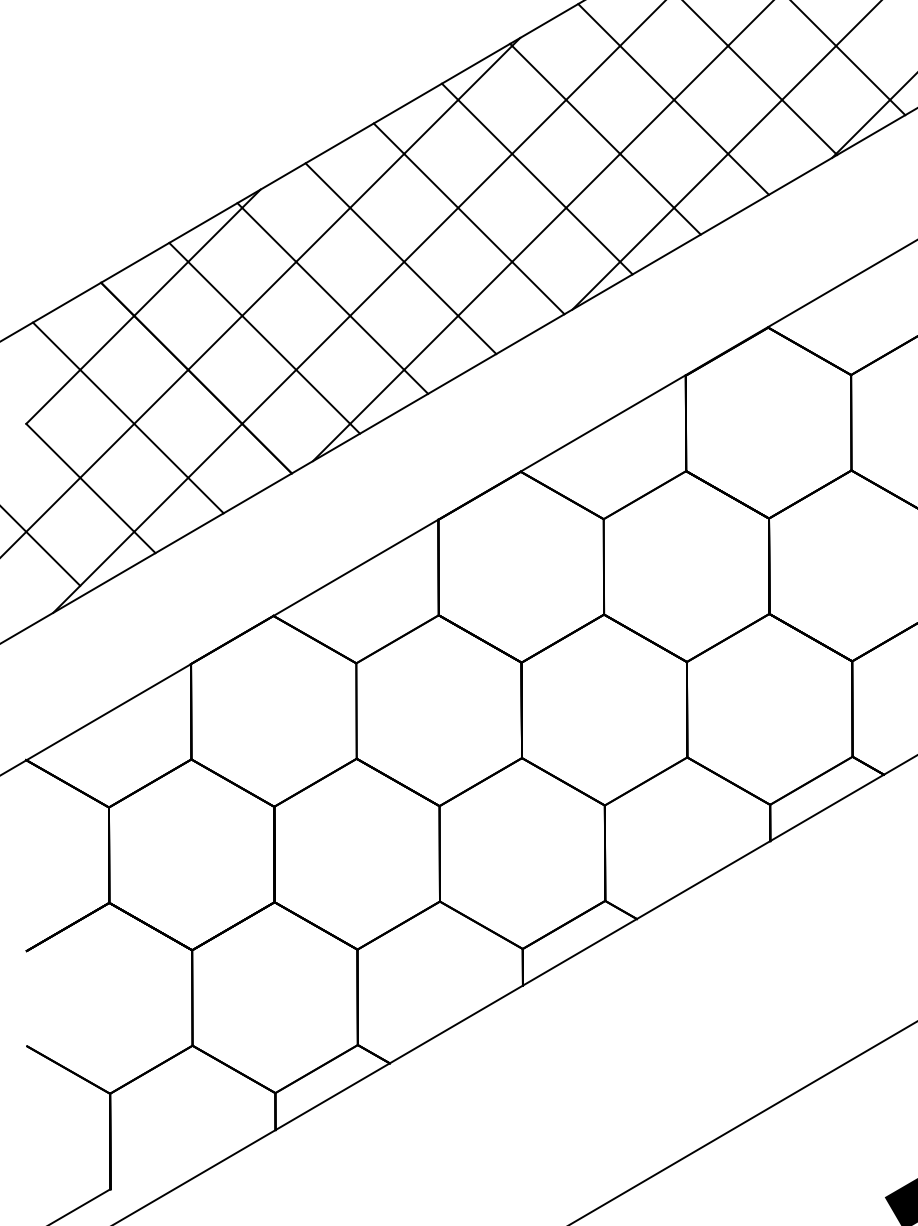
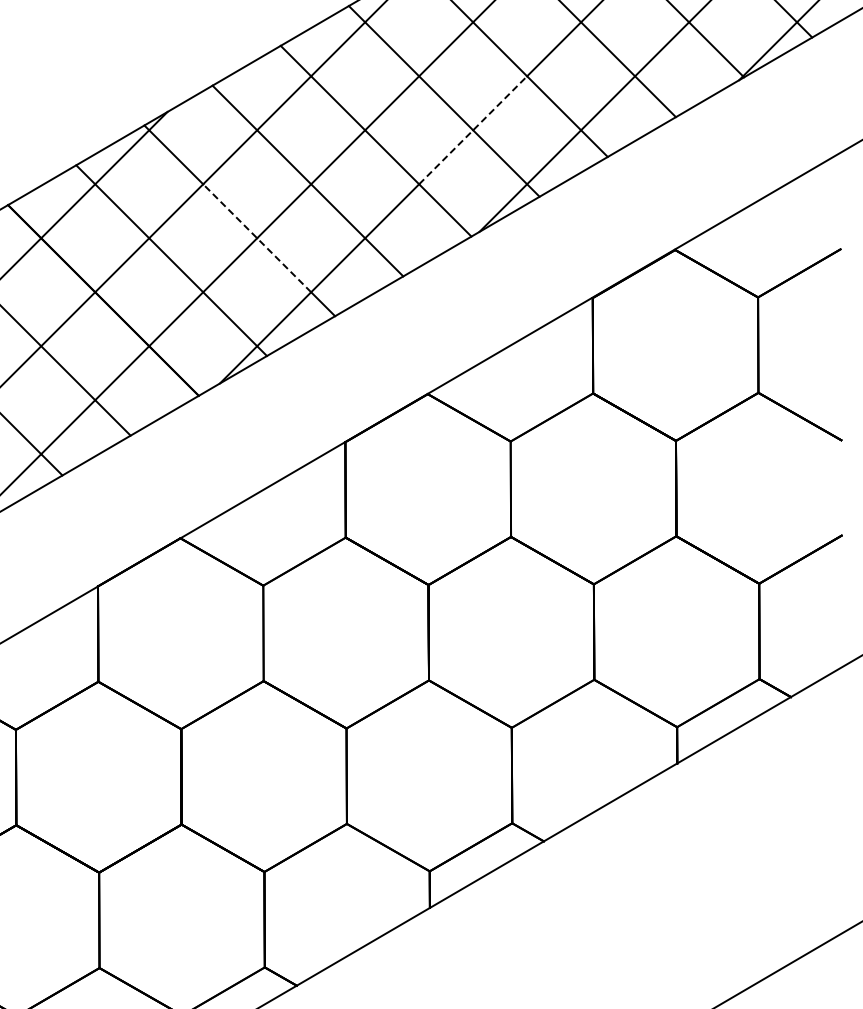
line: (566, 207) -> (473, 129), solid -> dashed
line: (349, 315) -> (256, 237), solid -> dashed

